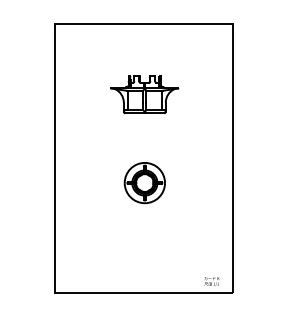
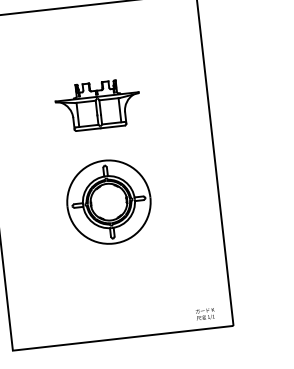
part: (144, 94) -> (97, 105), moved
part: (144, 182) -> (108, 201), size x1.67

